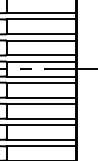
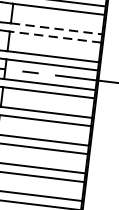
line: (41, 34) -> (56, 29), solid -> dashed
line: (41, 40) -> (55, 37), solid -> dashed

